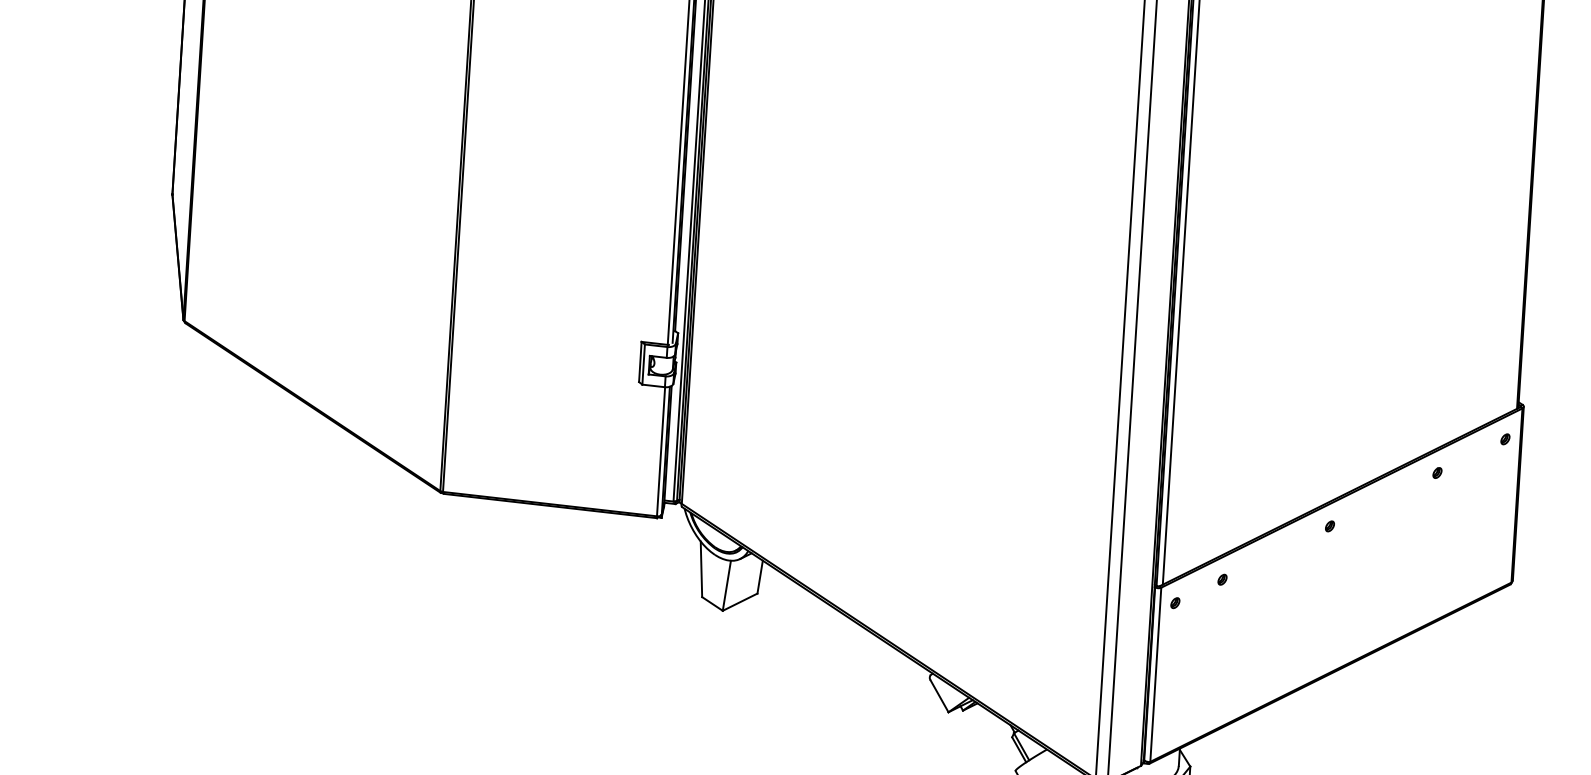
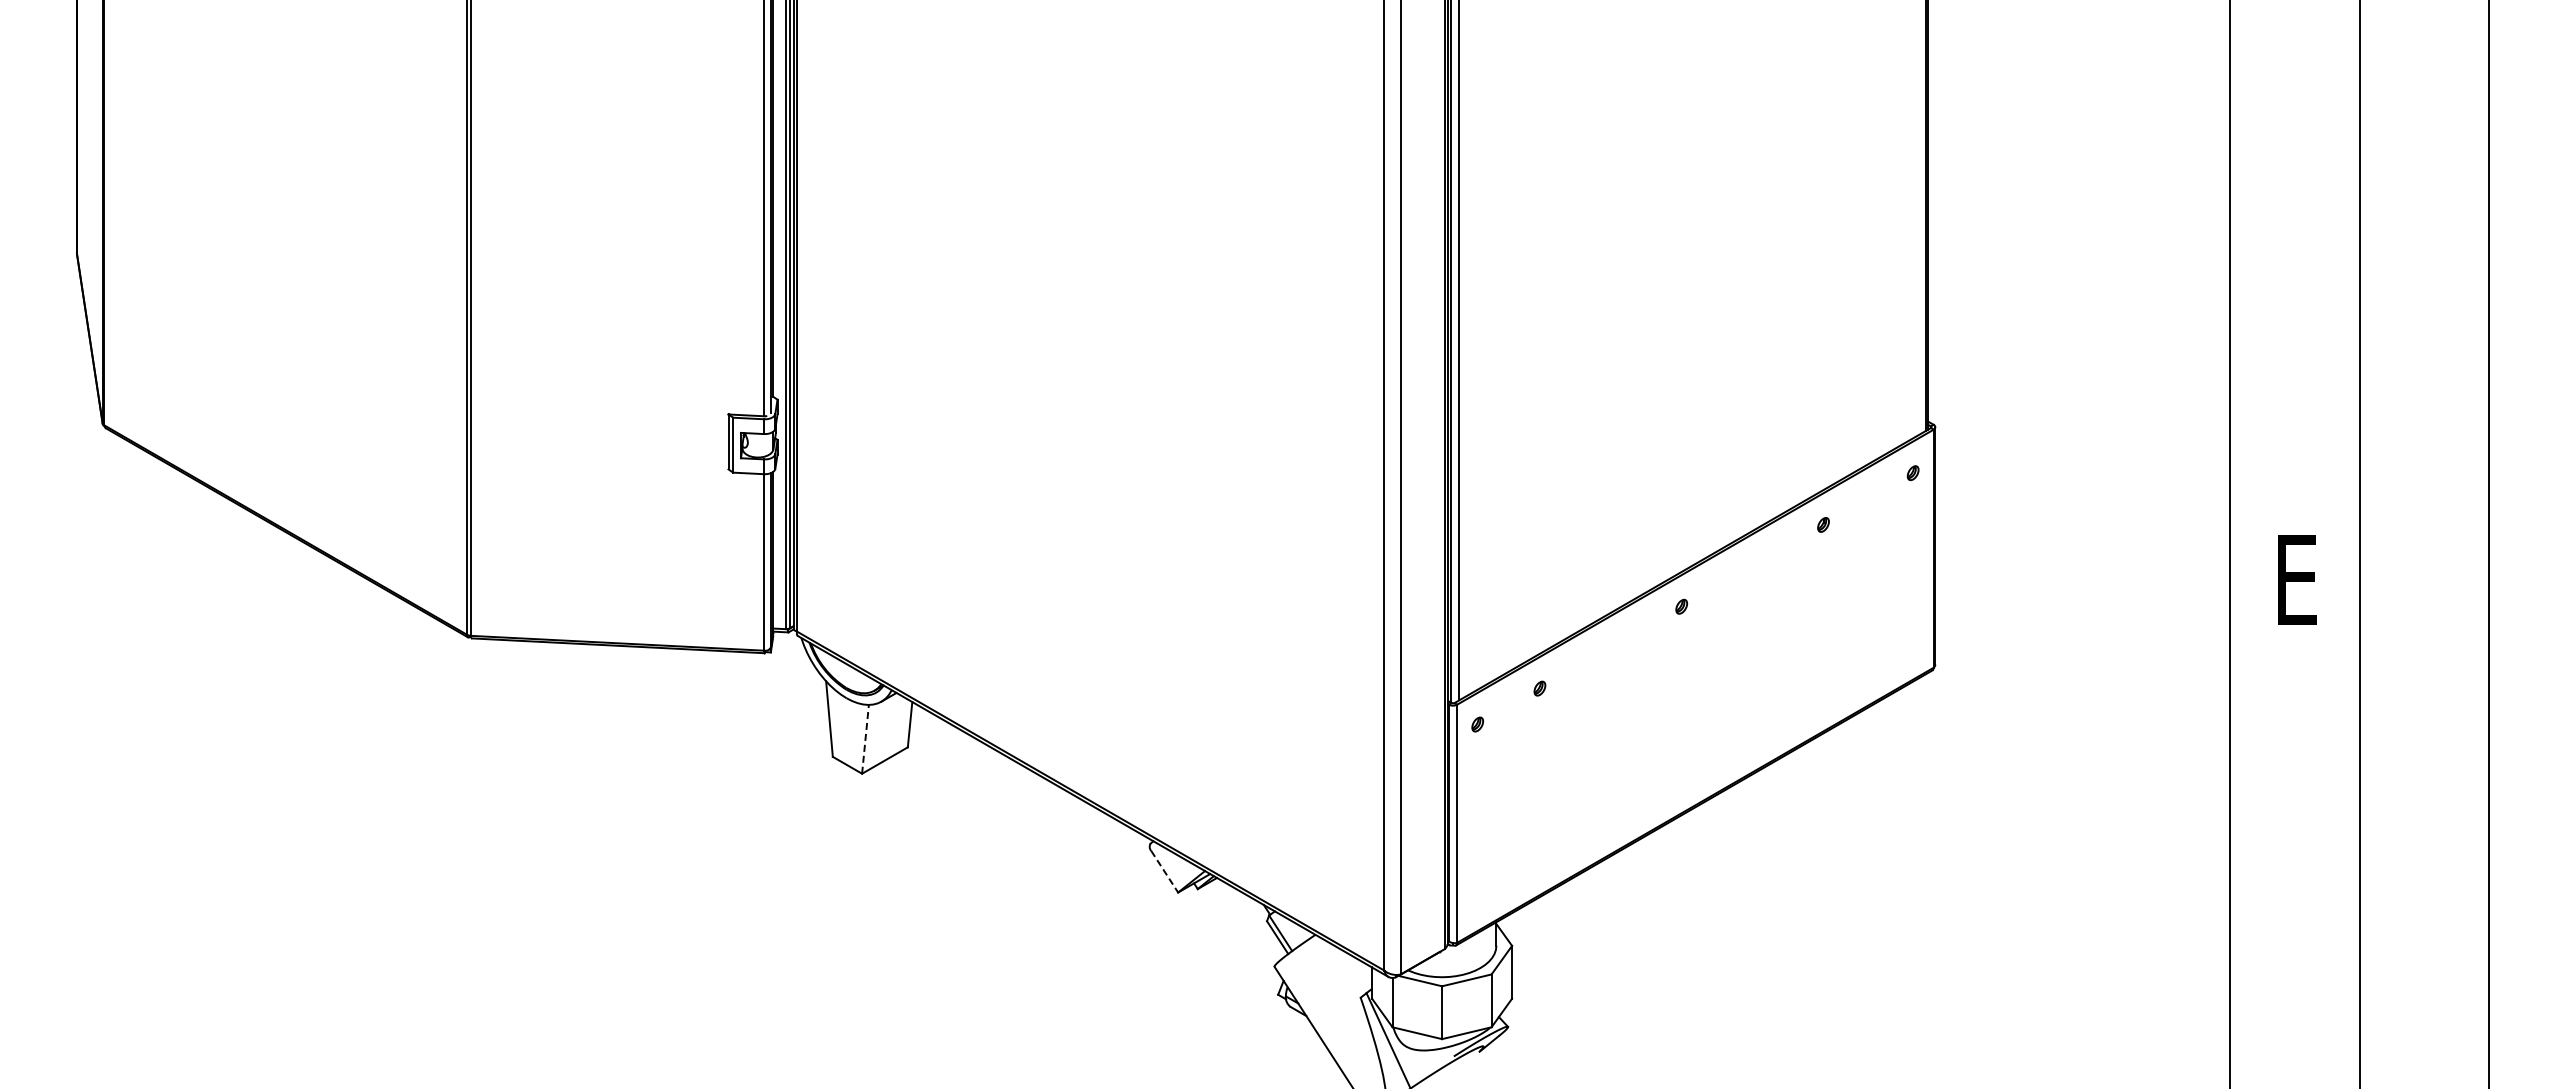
line: (726, 585) -> (865, 739), solid -> dashed
line: (939, 696) -> (1164, 871), solid -> dashed

